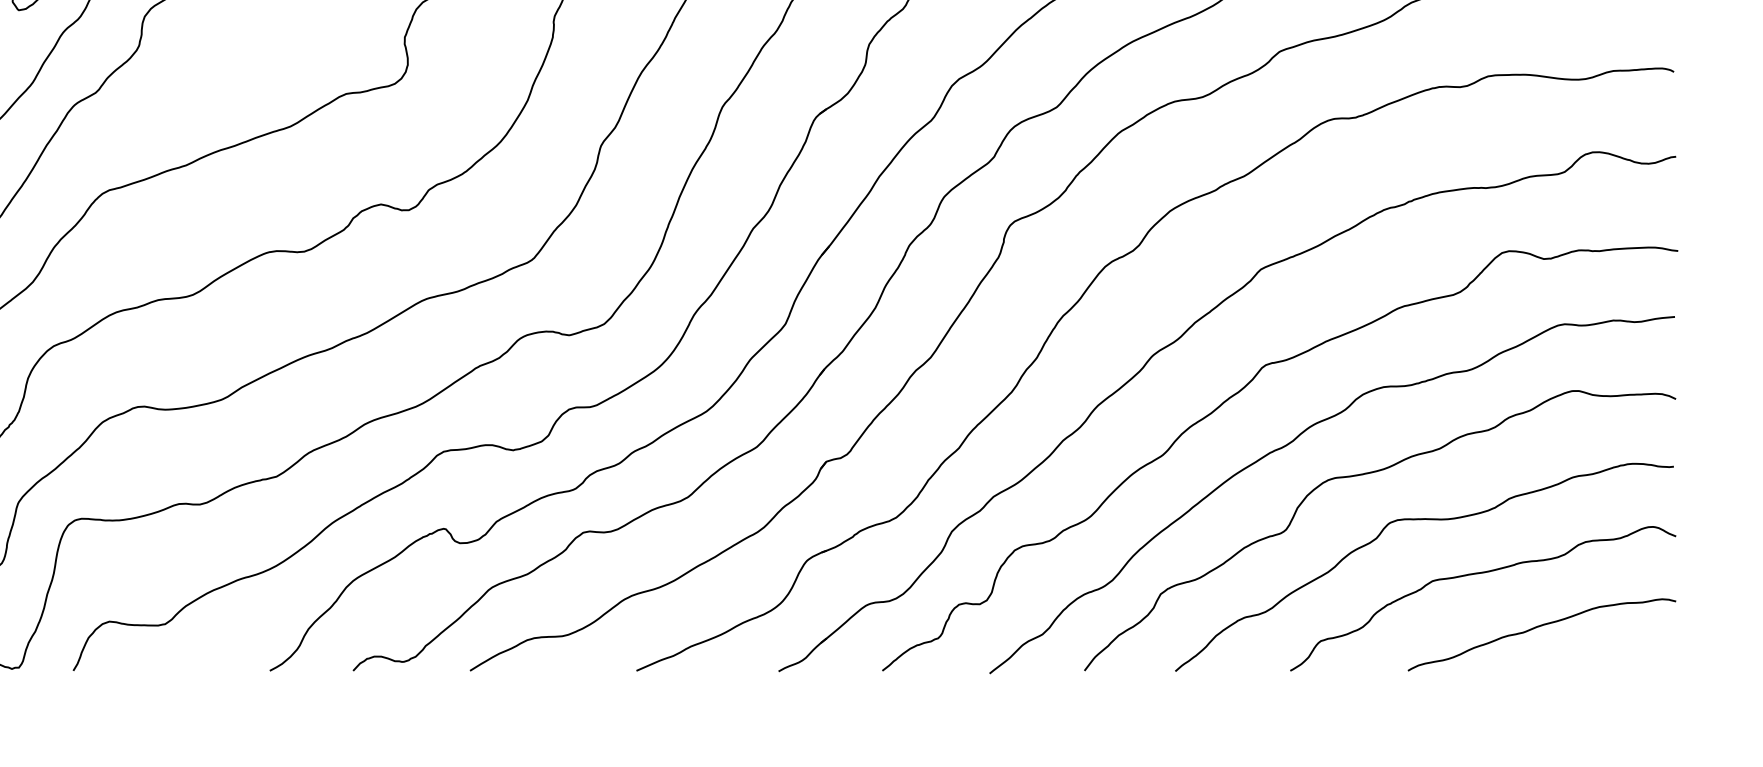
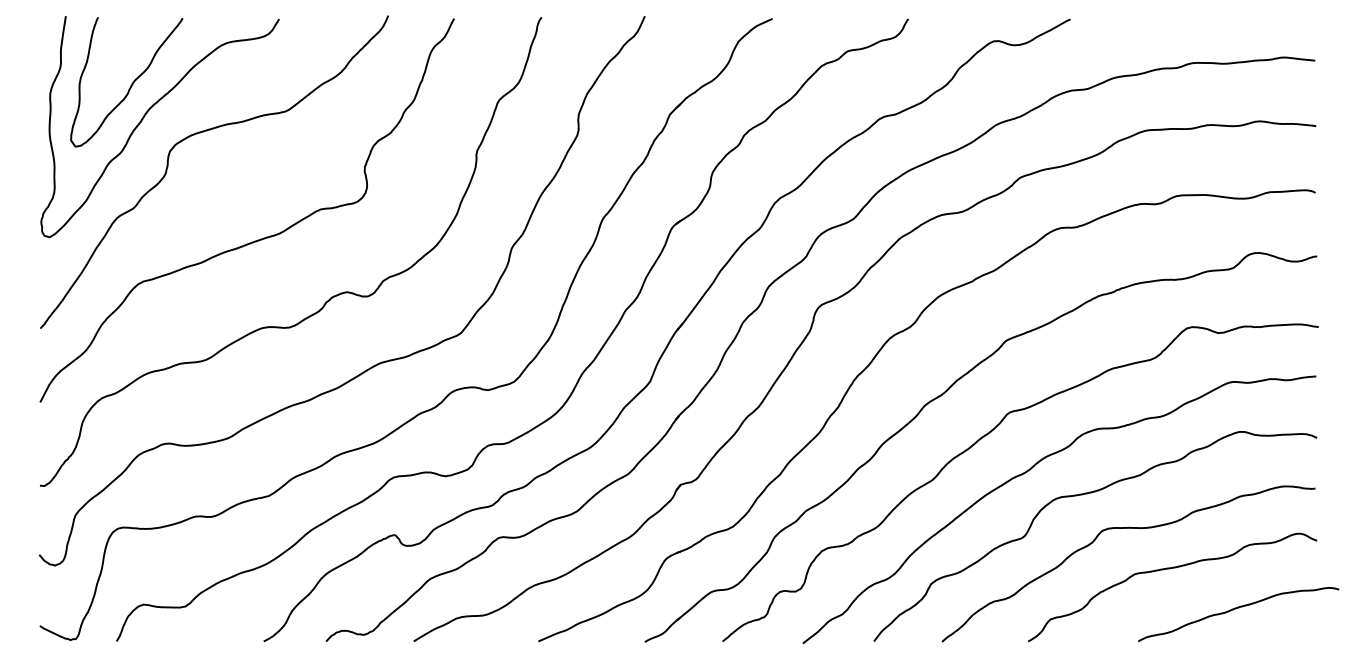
curve: (1539, 628) -> (1236, 609), moved

